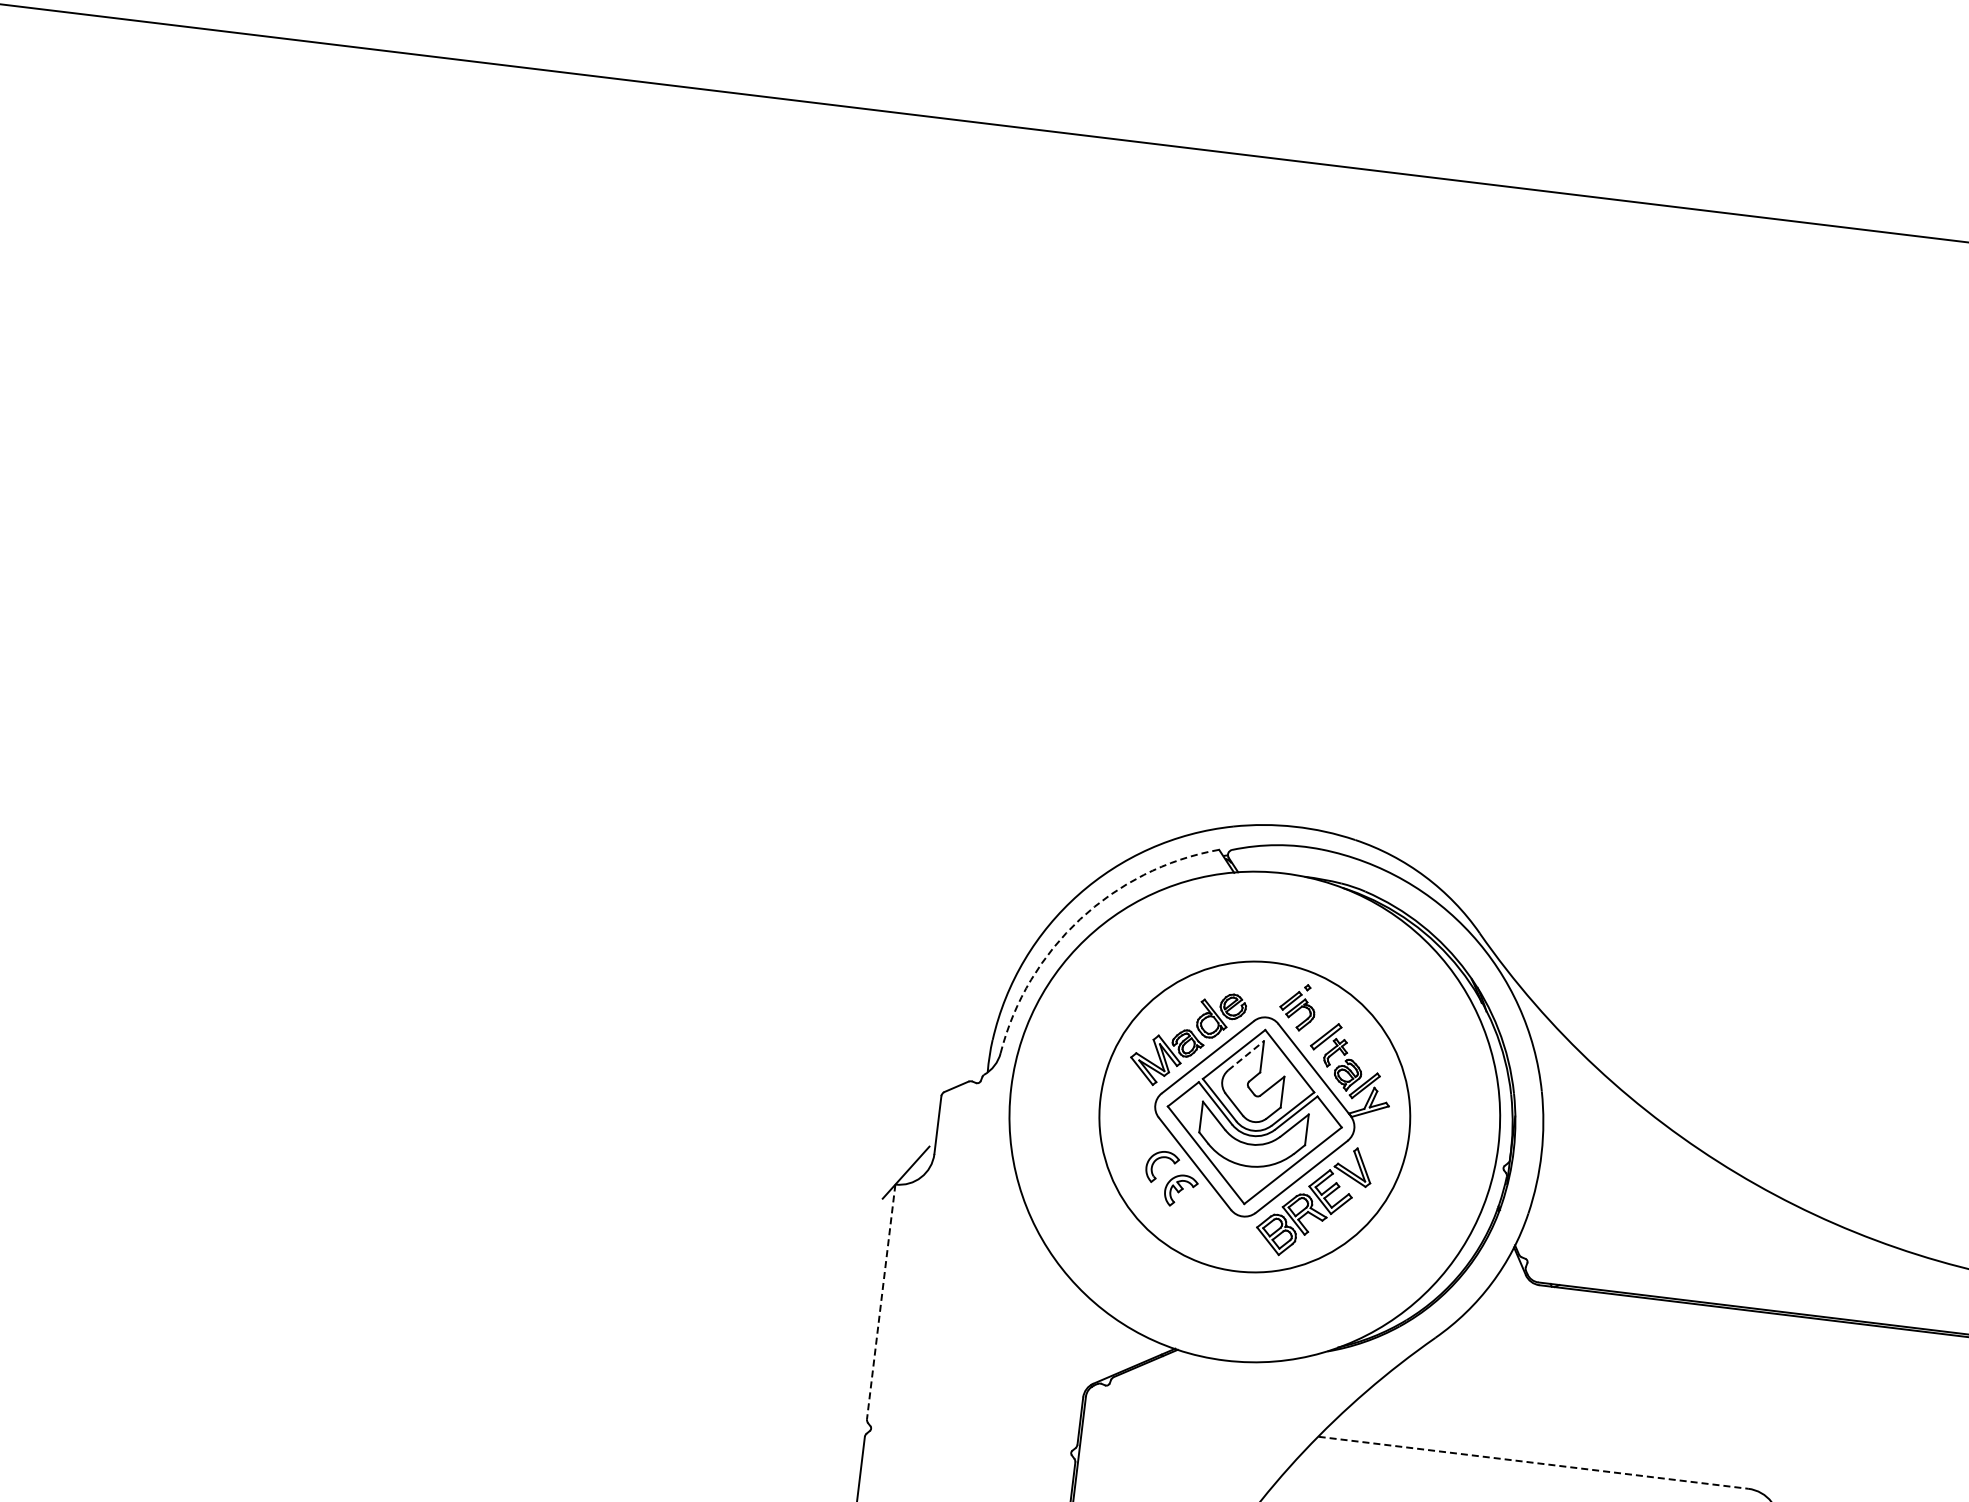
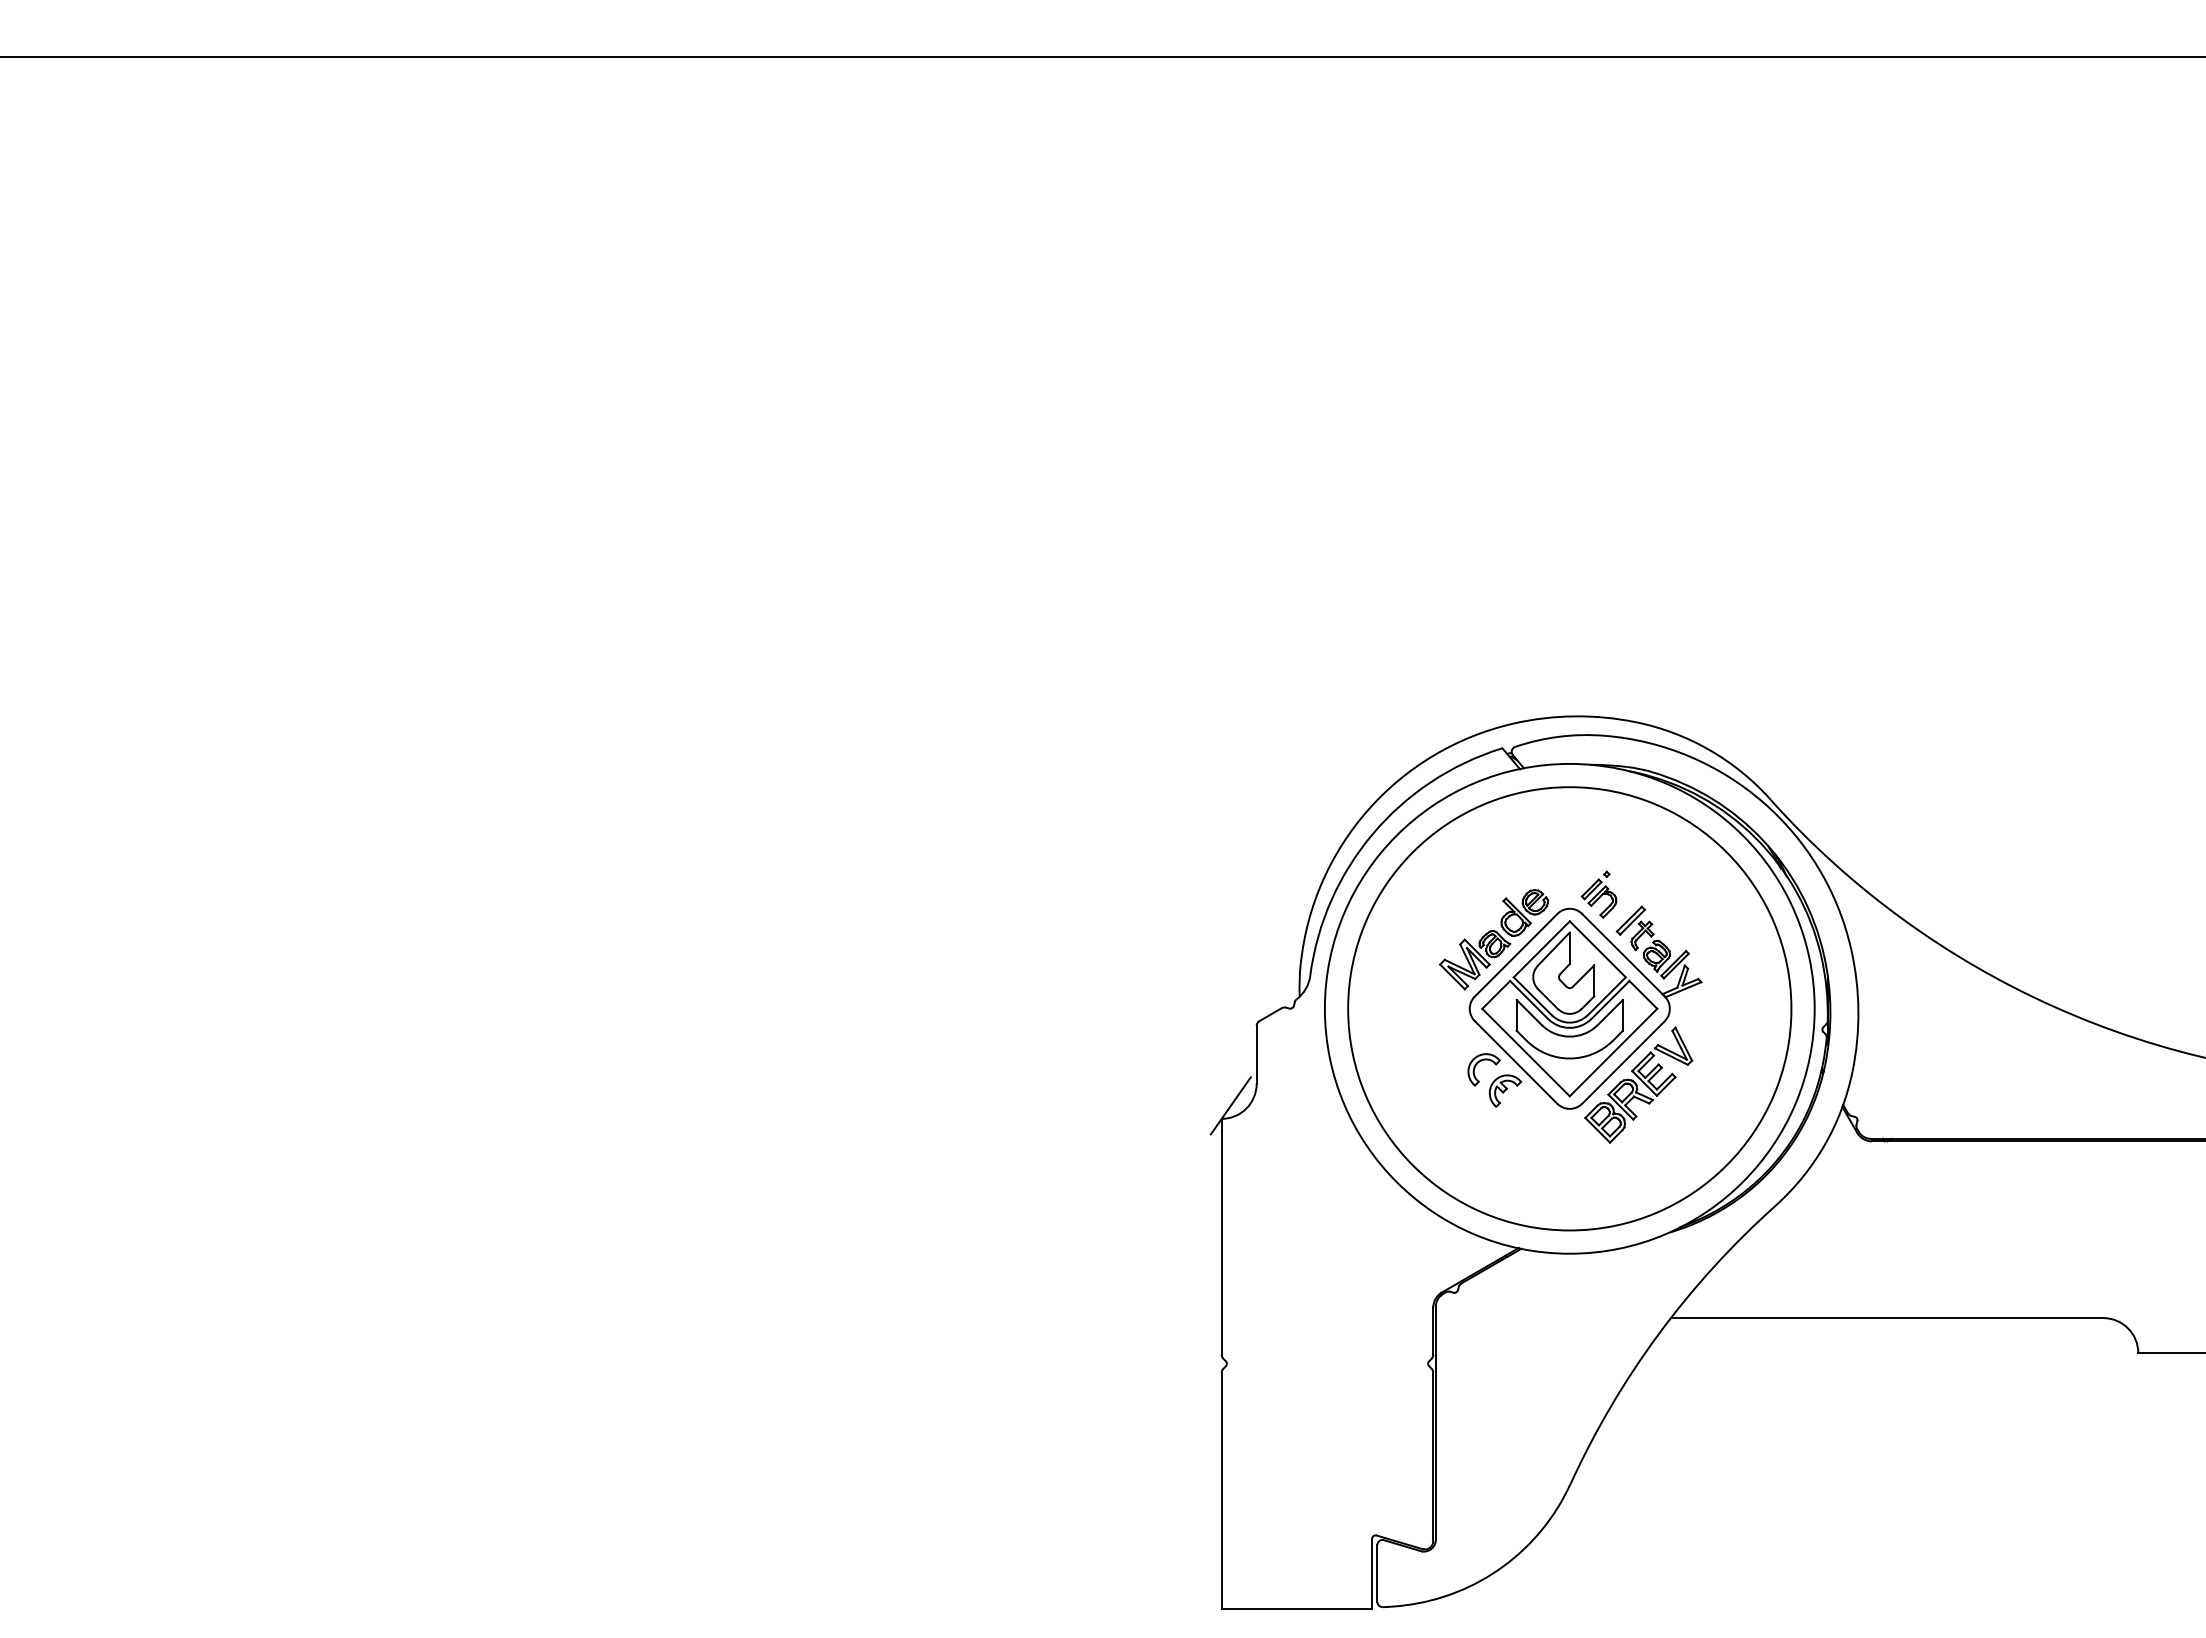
arc: (1079, 918) -> (1372, 833), dashed -> solid
line: (1246, 1055) -> (1554, 948), dashed -> solid
circle: (1254, 1116) -> (1569, 1008), size x1.43
line: (881, 1301) -> (1221, 1236), dashed -> solid
line: (1533, 1463) -> (1887, 1318), dashed -> solid

